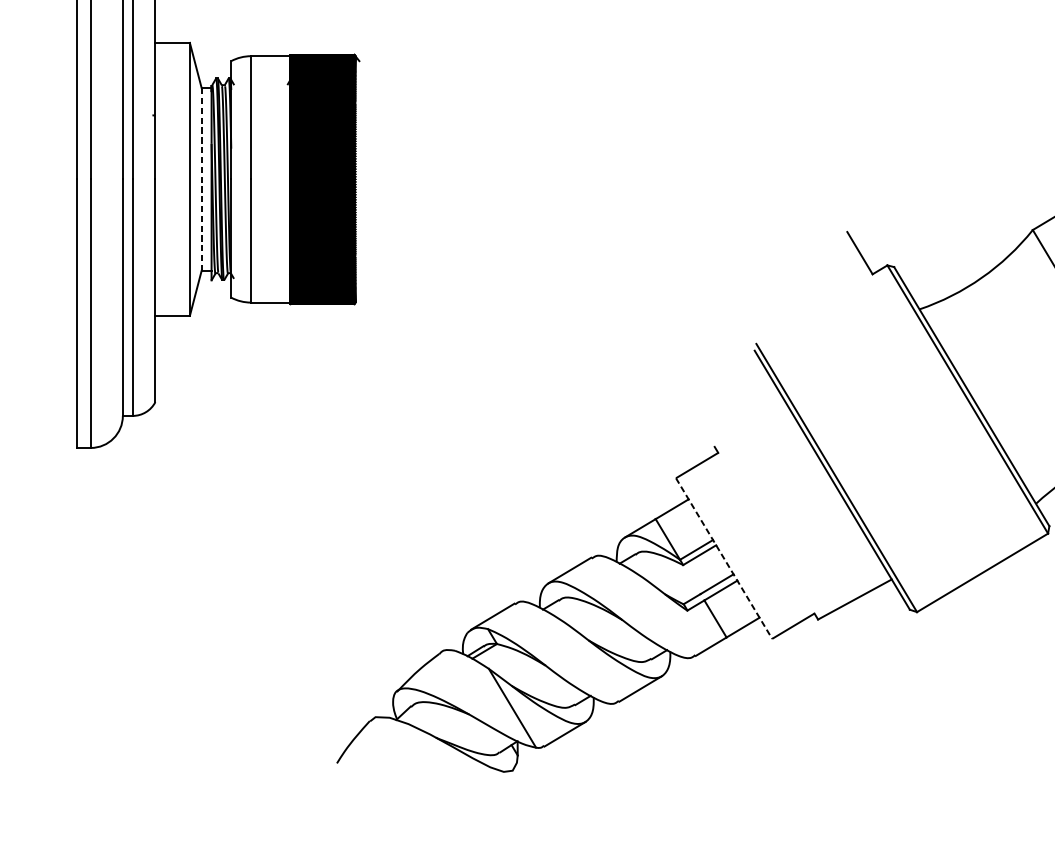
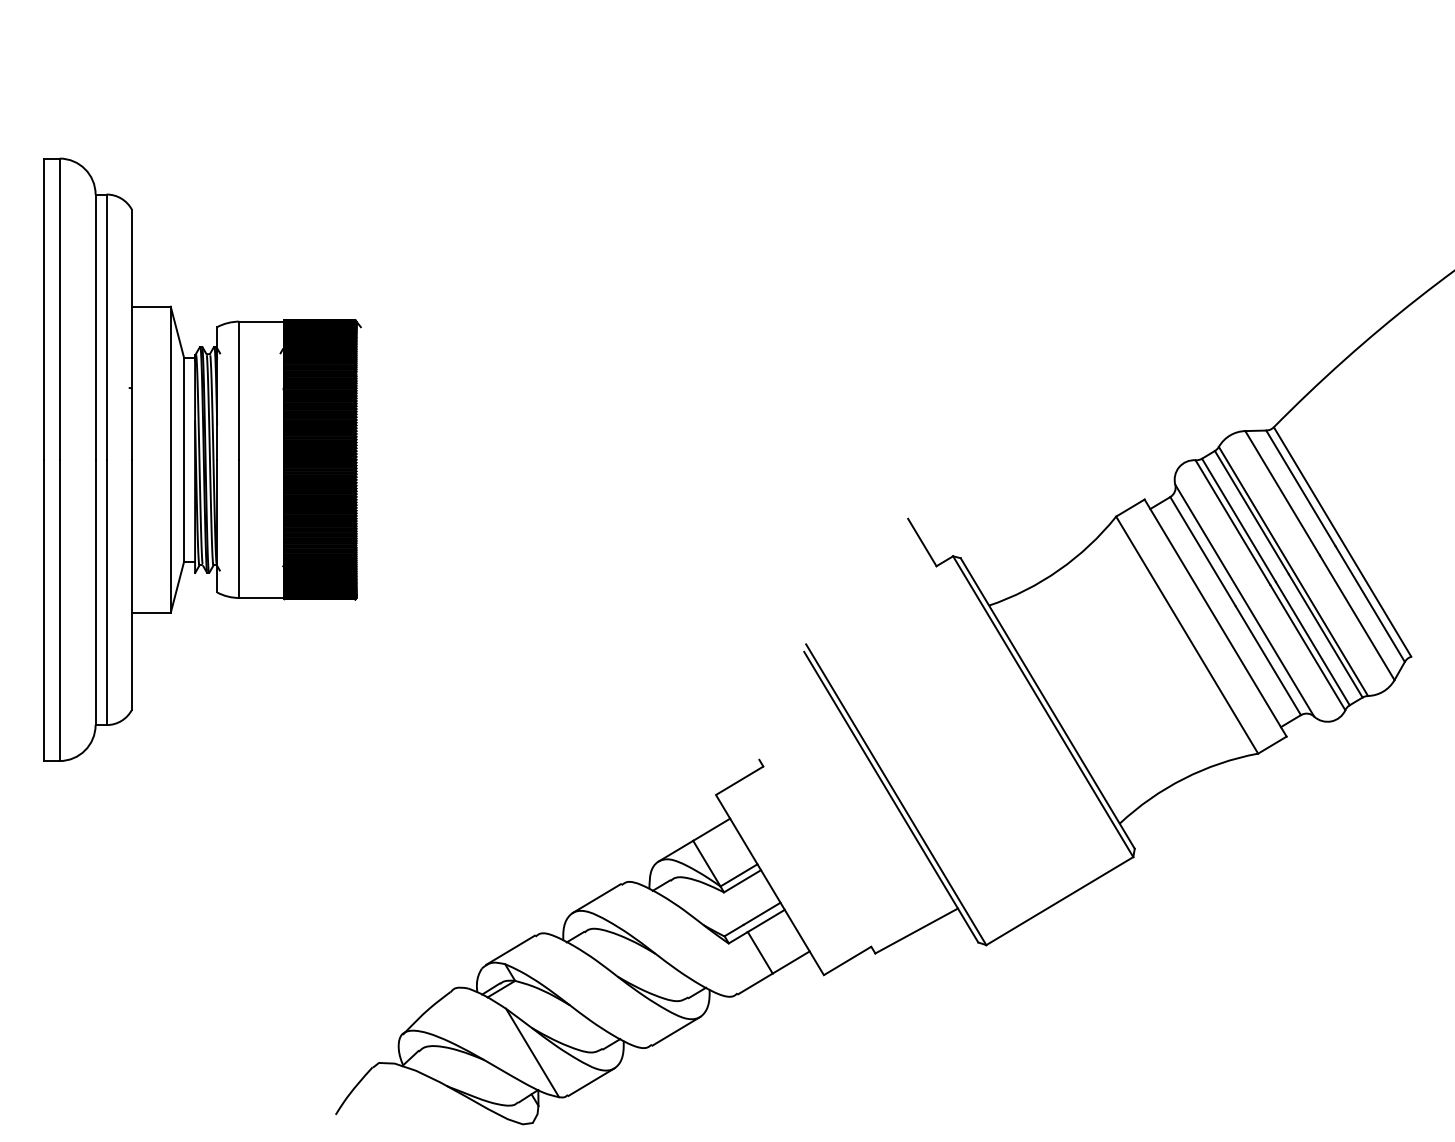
line: (202, 180) -> (184, 460), dashed -> solid
line: (724, 558) -> (770, 885), dashed -> solid

